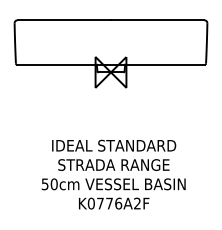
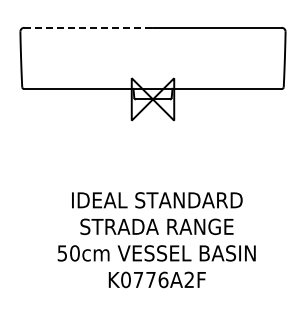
line: (64, 20) -> (89, 27), solid -> dashed

